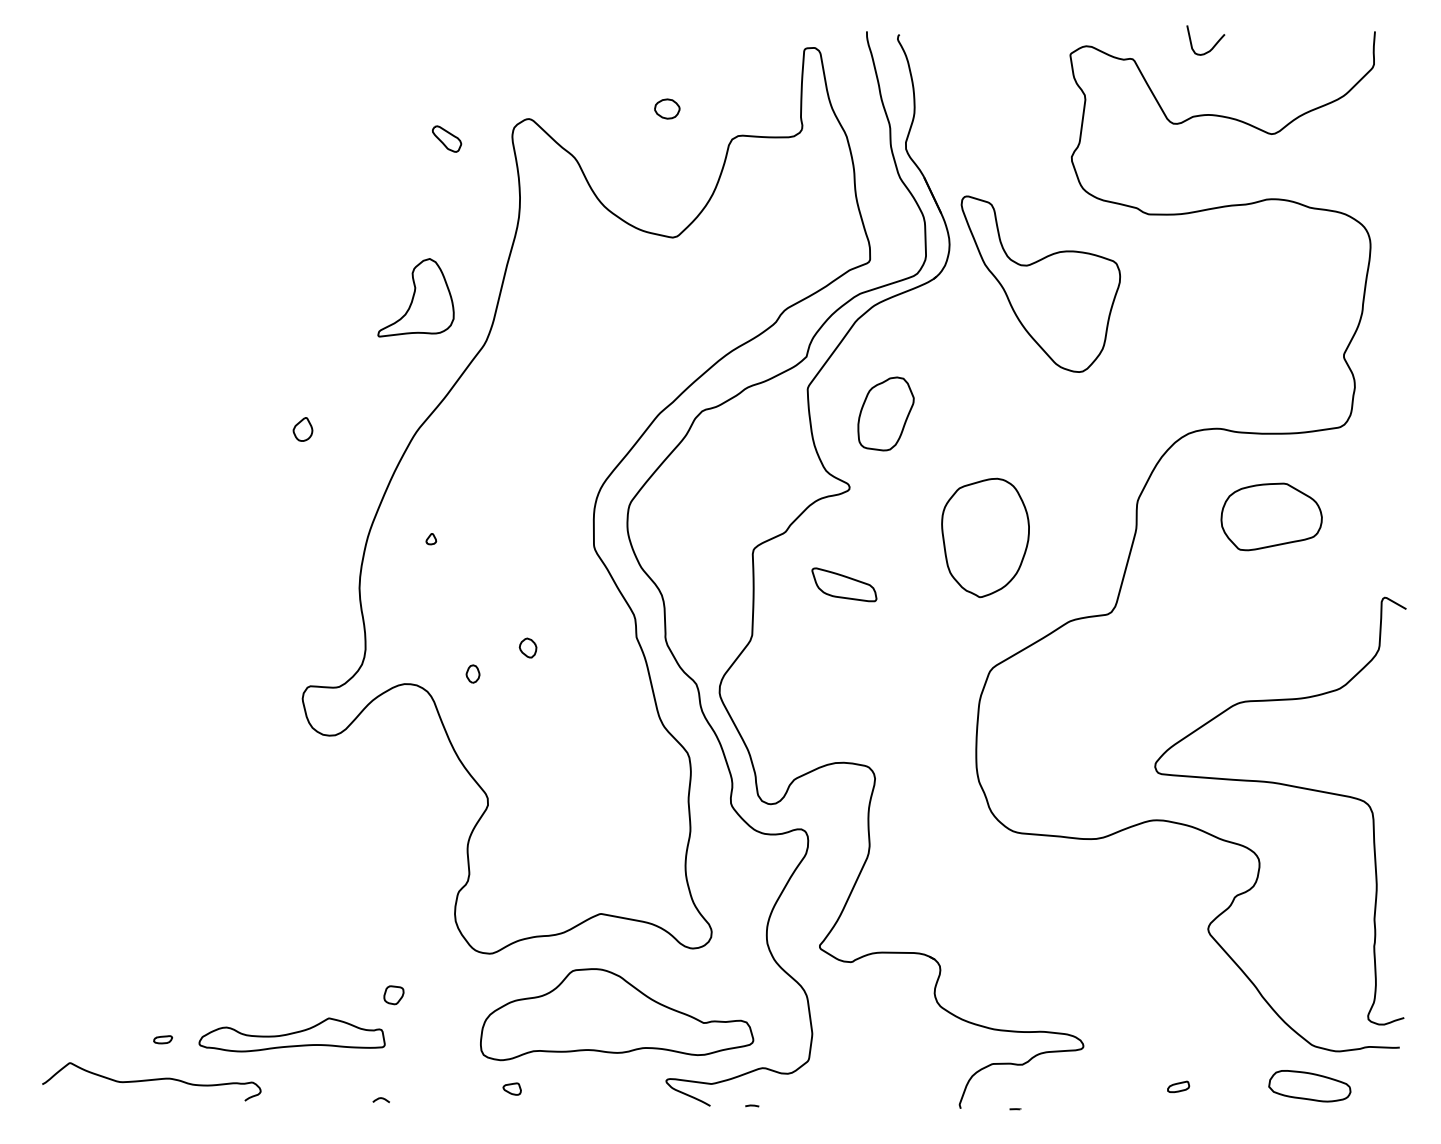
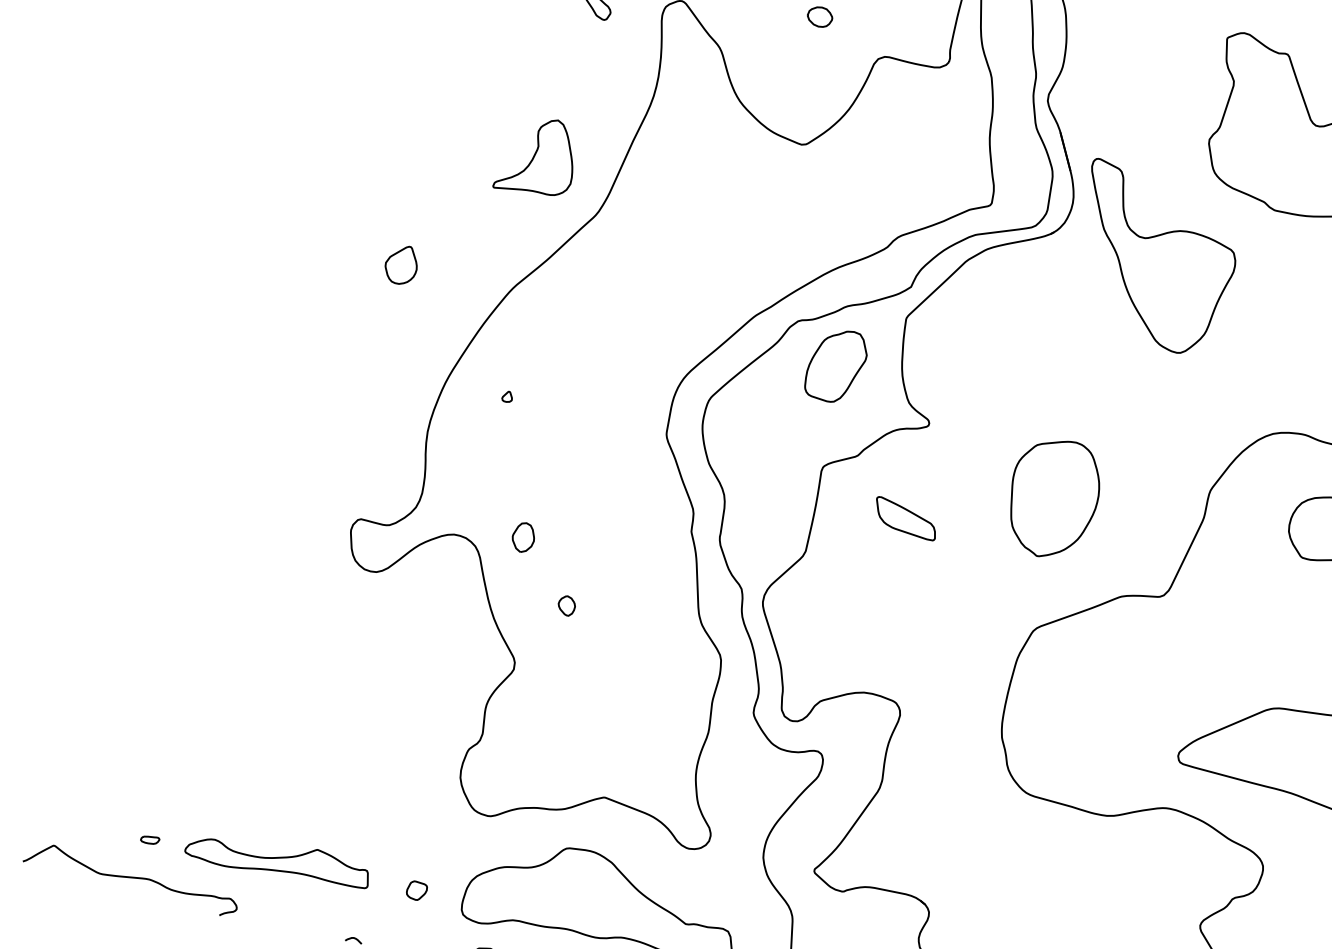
part: (885, 413) -> (836, 365), moved
part: (302, 429) -> (401, 264), size x1.67
part: (527, 647) -> (566, 605), moved
part: (472, 673) -> (523, 536), size x1.67
part: (393, 995) -> (416, 891), moved

